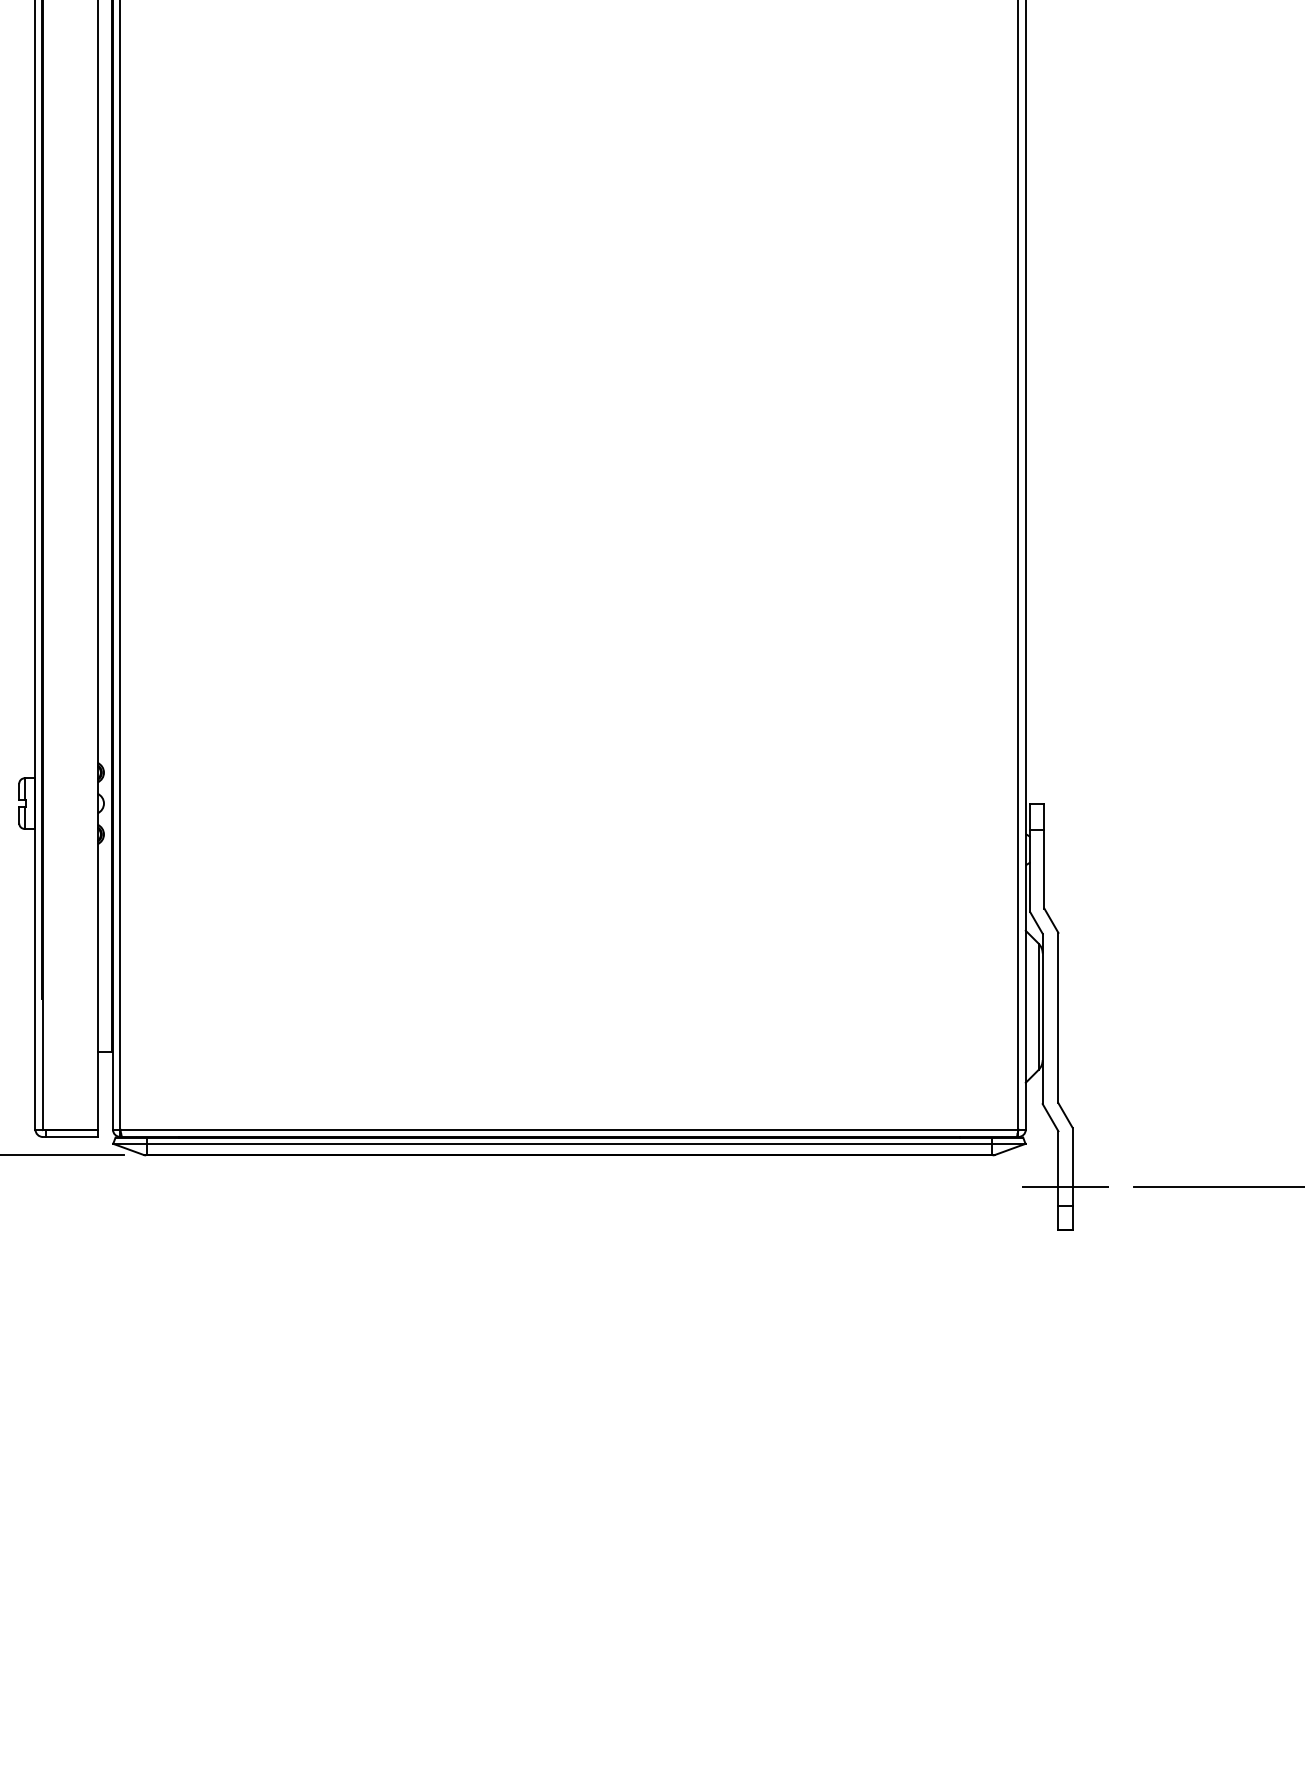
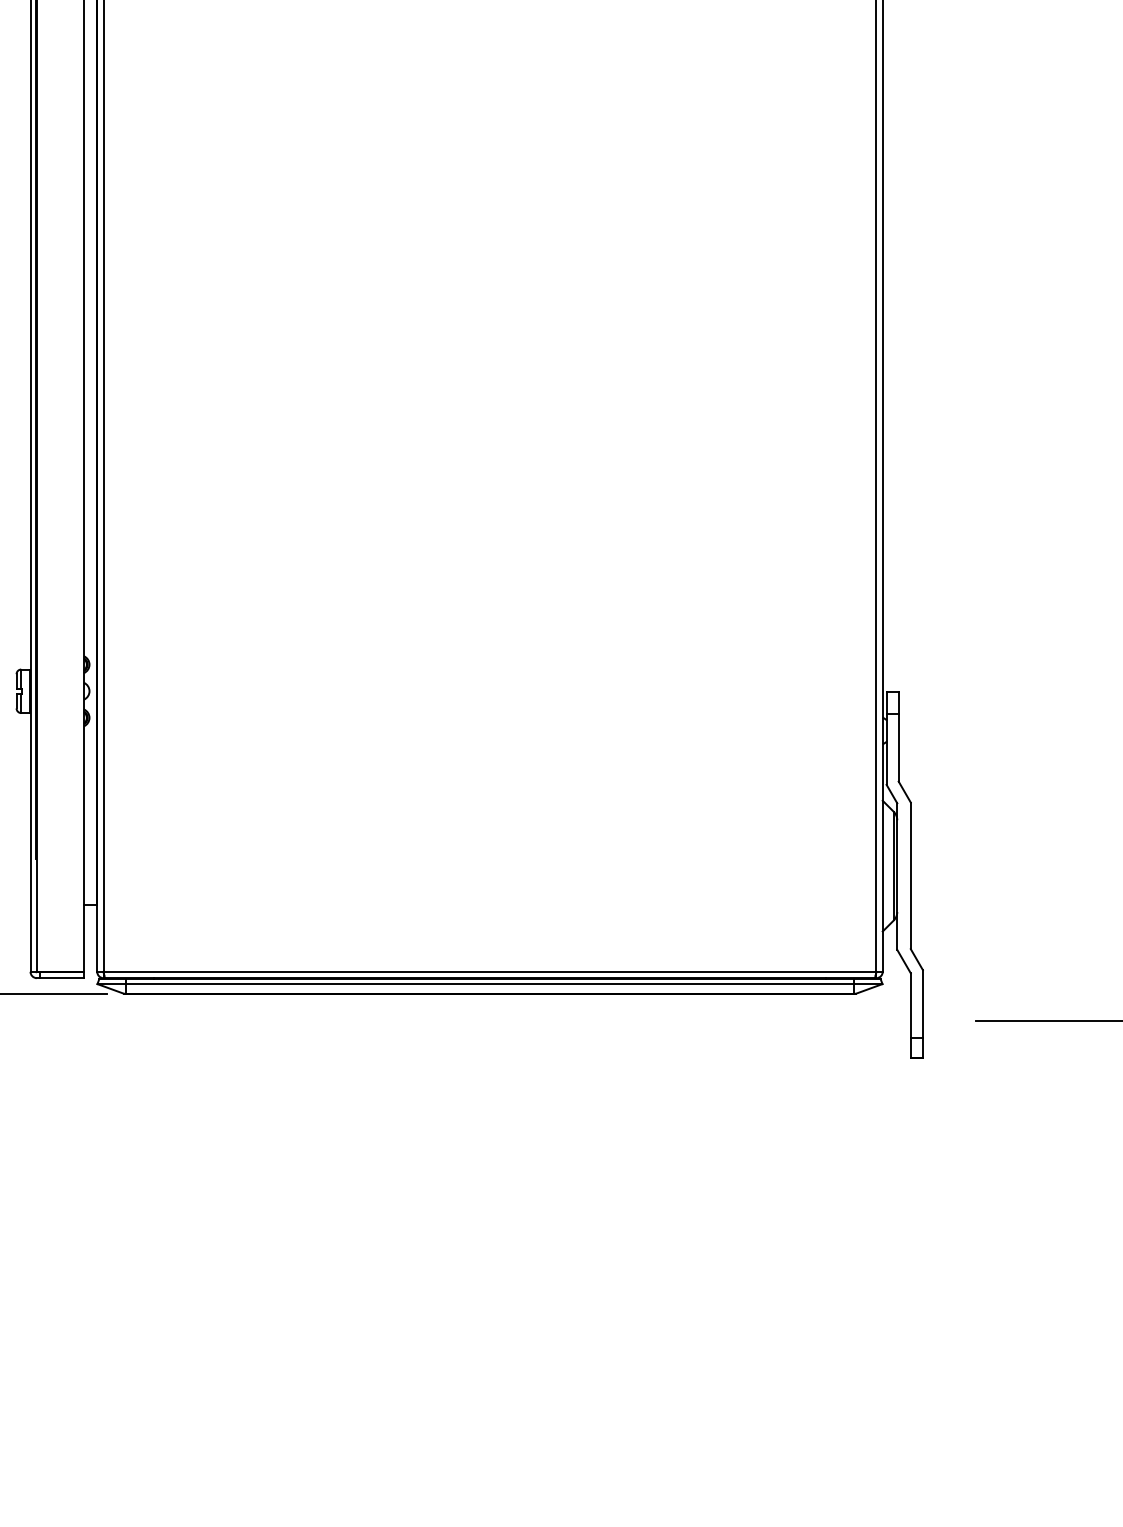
line: (1065, 1187) -> (916, 1021), removed

